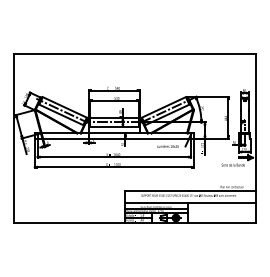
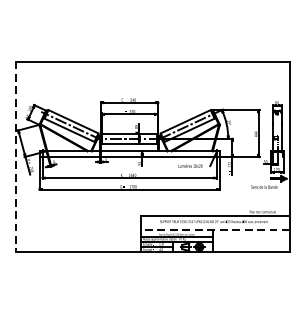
line: (14, 138) -> (16, 157), solid -> dashed
line: (190, 202) -> (215, 229), solid -> dashed

